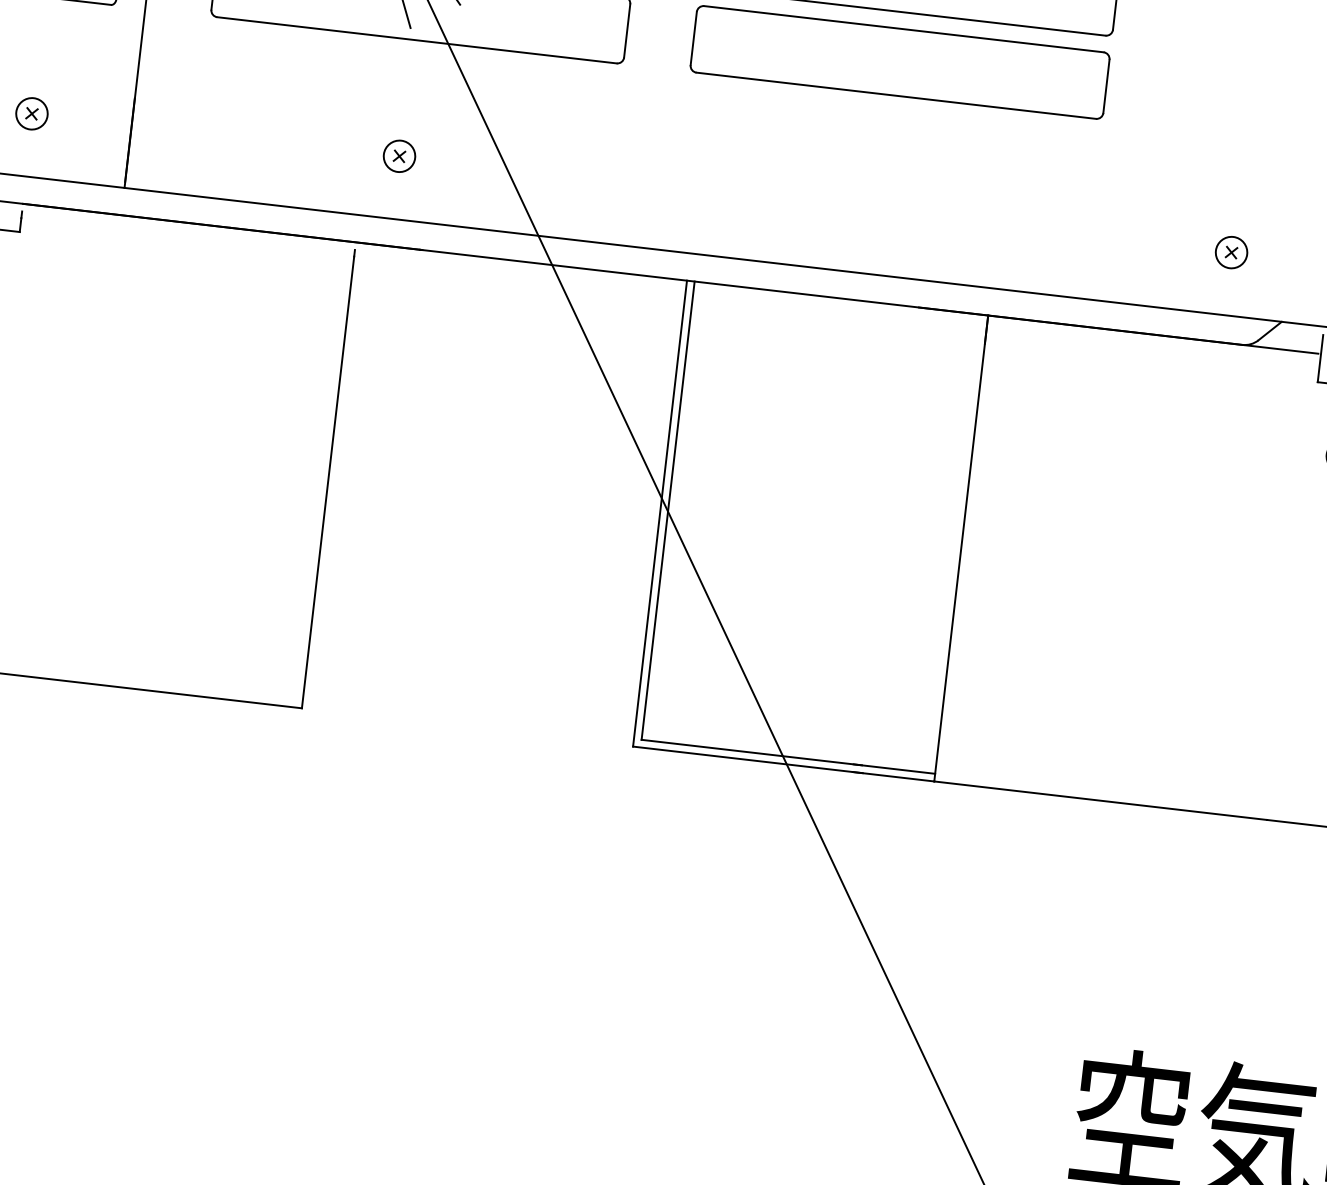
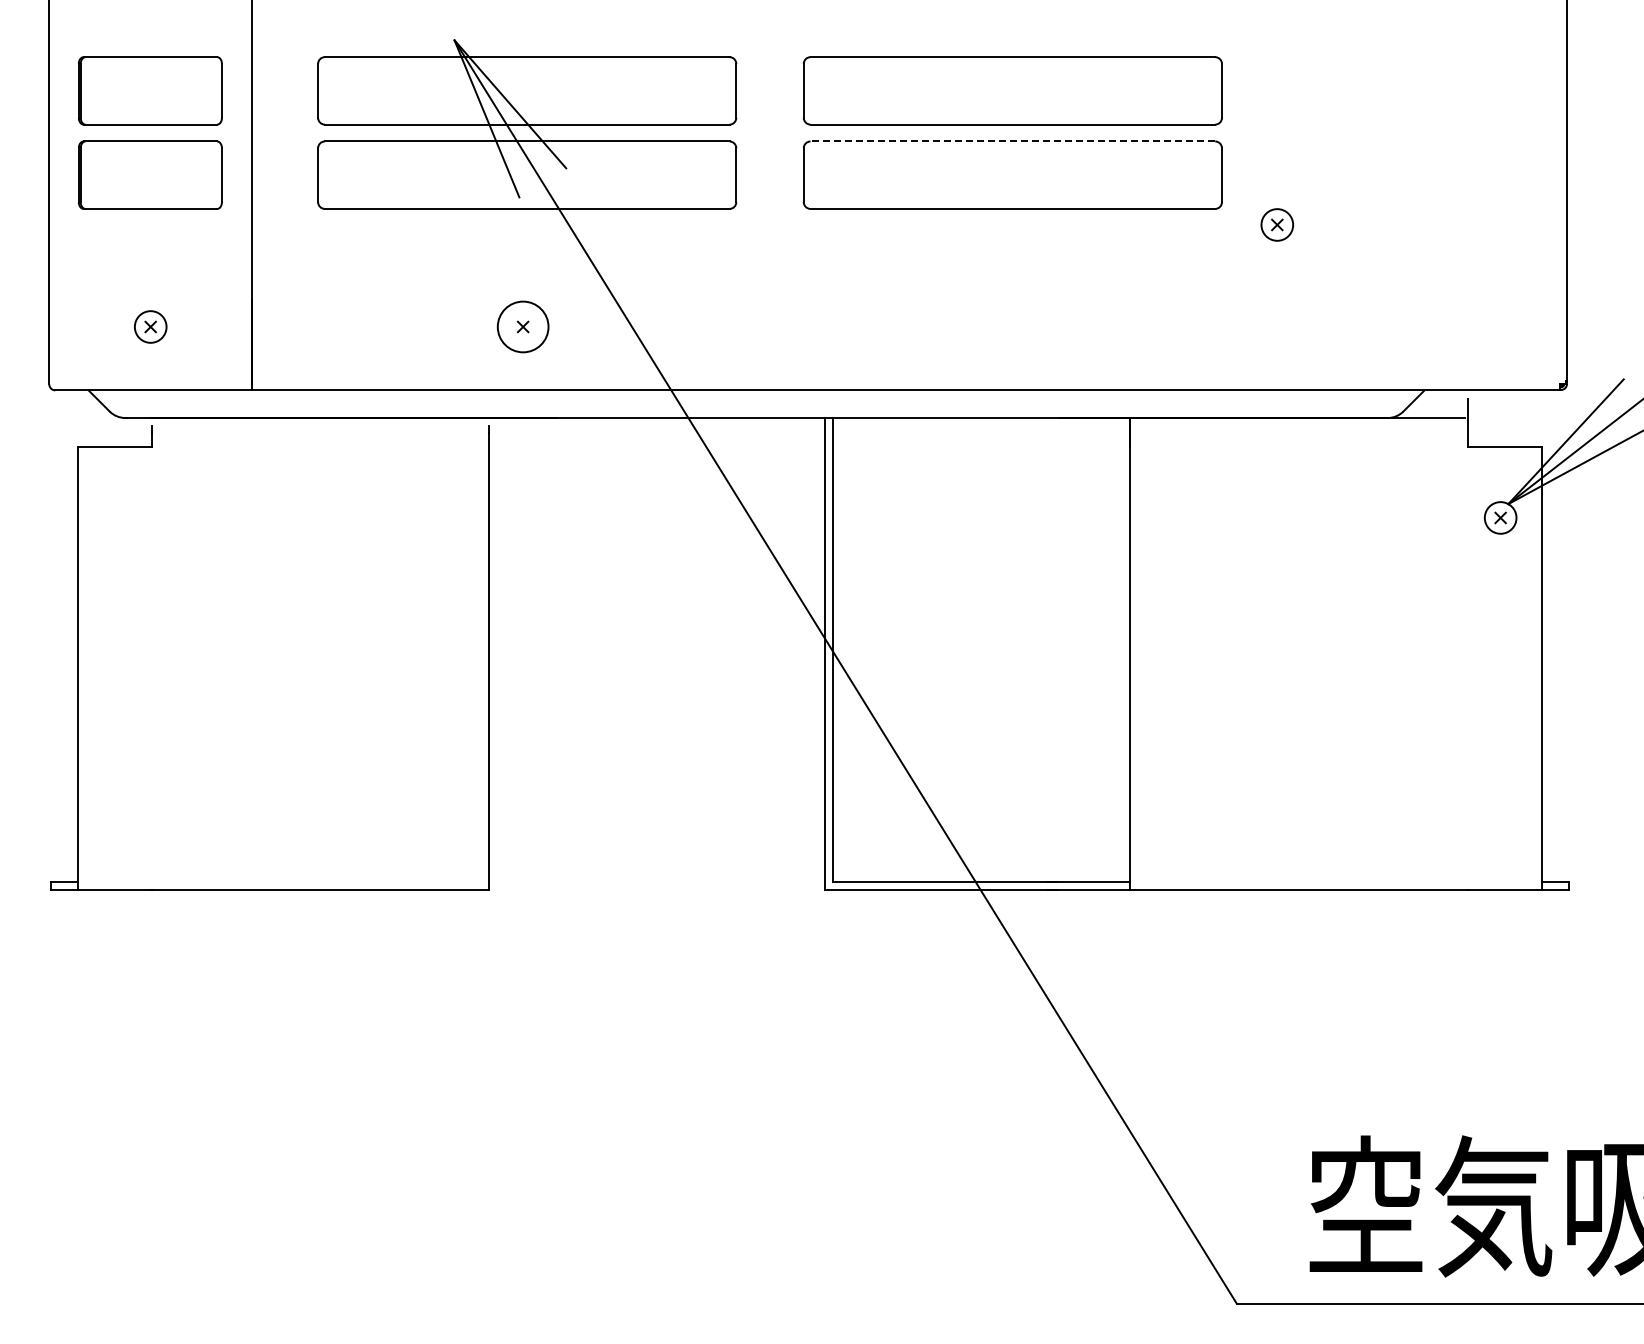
line: (903, 29) -> (1012, 141), solid -> dashed
circle: (399, 155) -> (523, 326), size x1.6
part: (1231, 252) -> (1277, 224), moved

